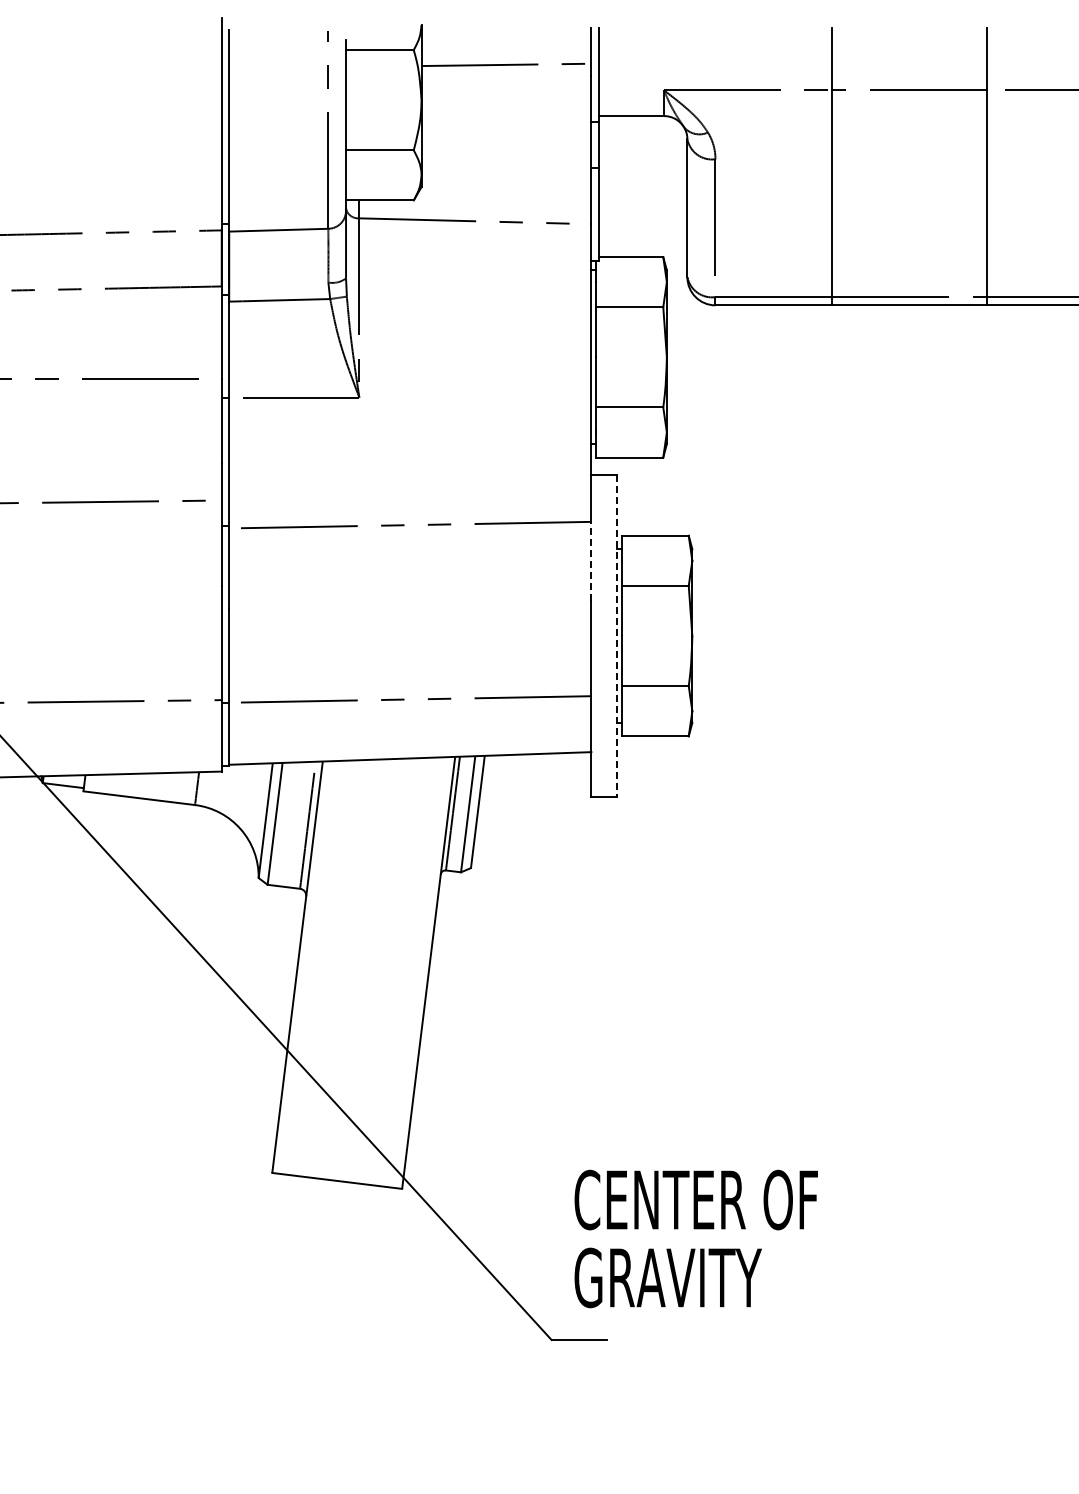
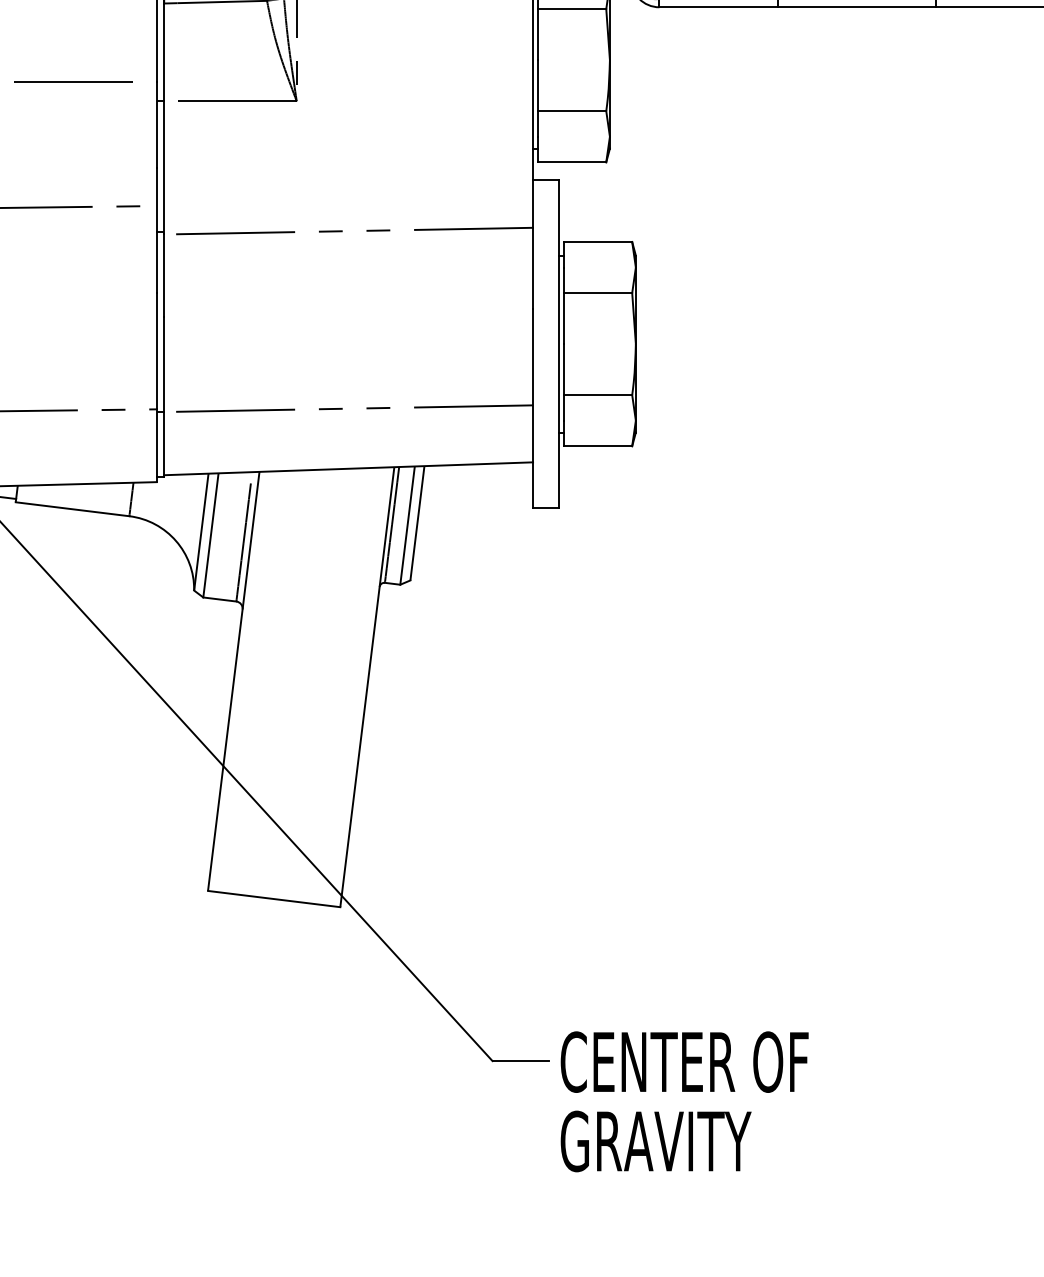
line: (591, 561) -> (533, 268), dashed -> solid
line: (616, 636) -> (558, 344), dashed -> solid
text: (695, 1238) -> (683, 1101), moved

